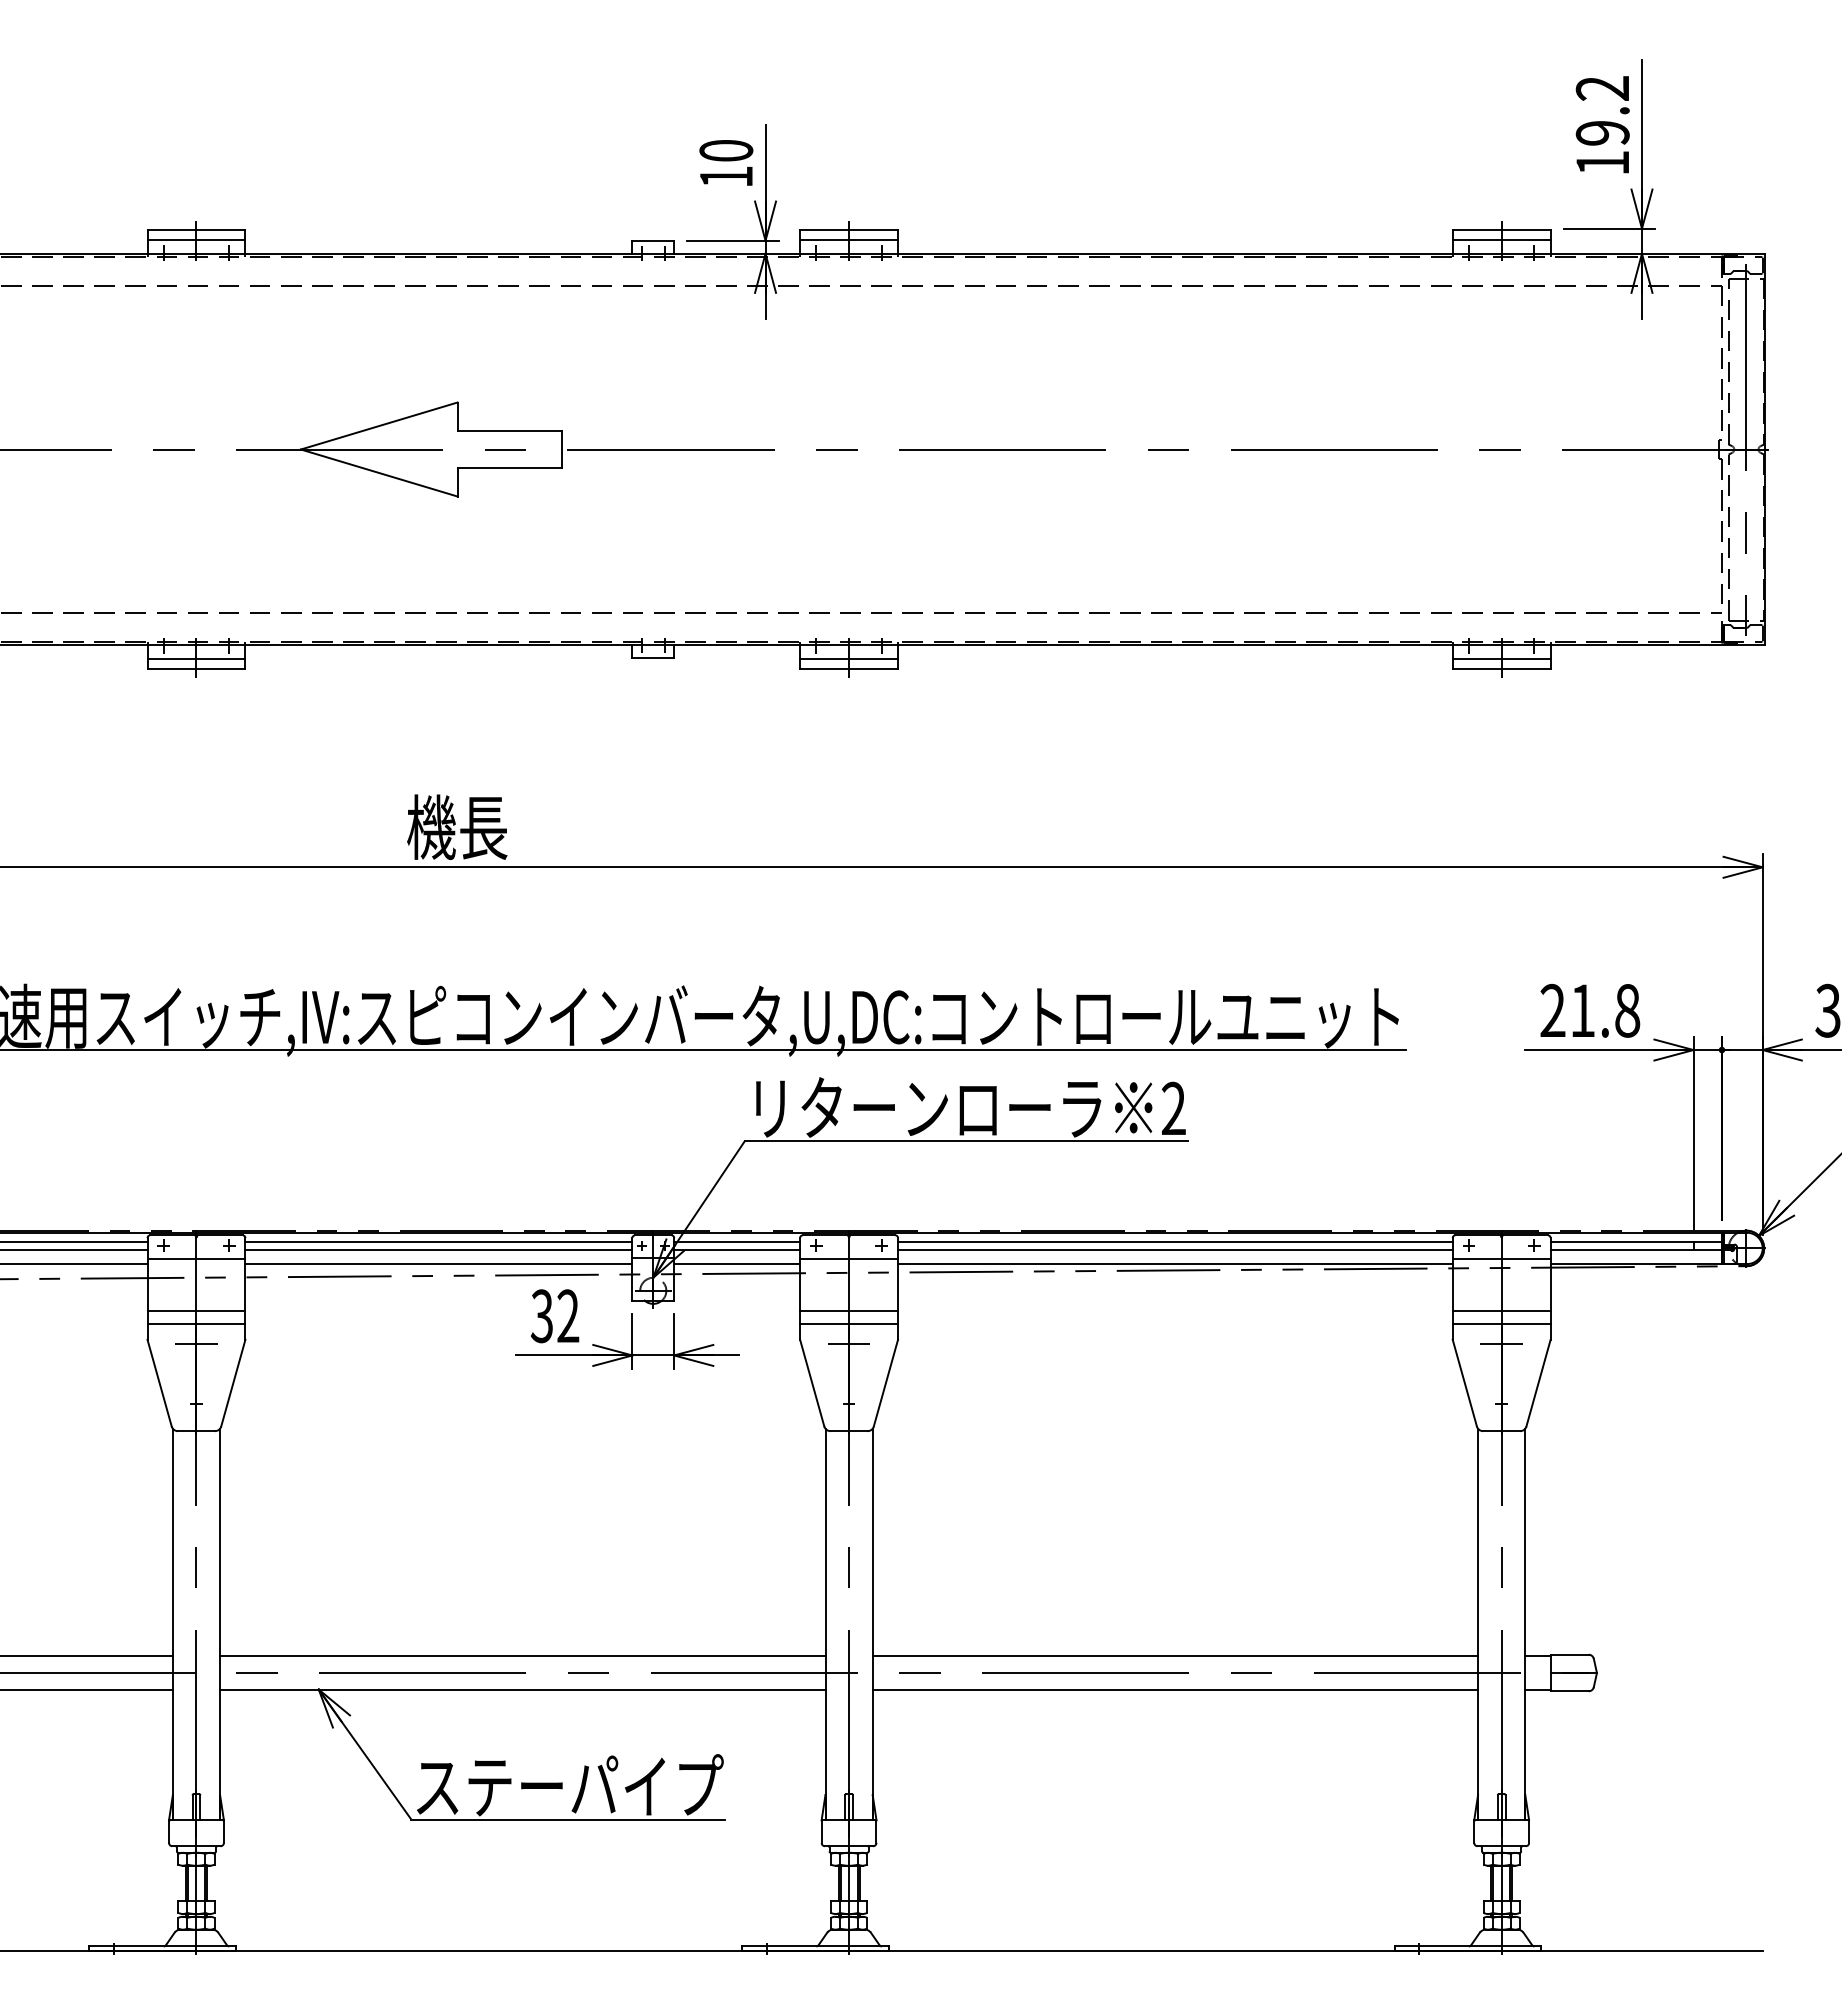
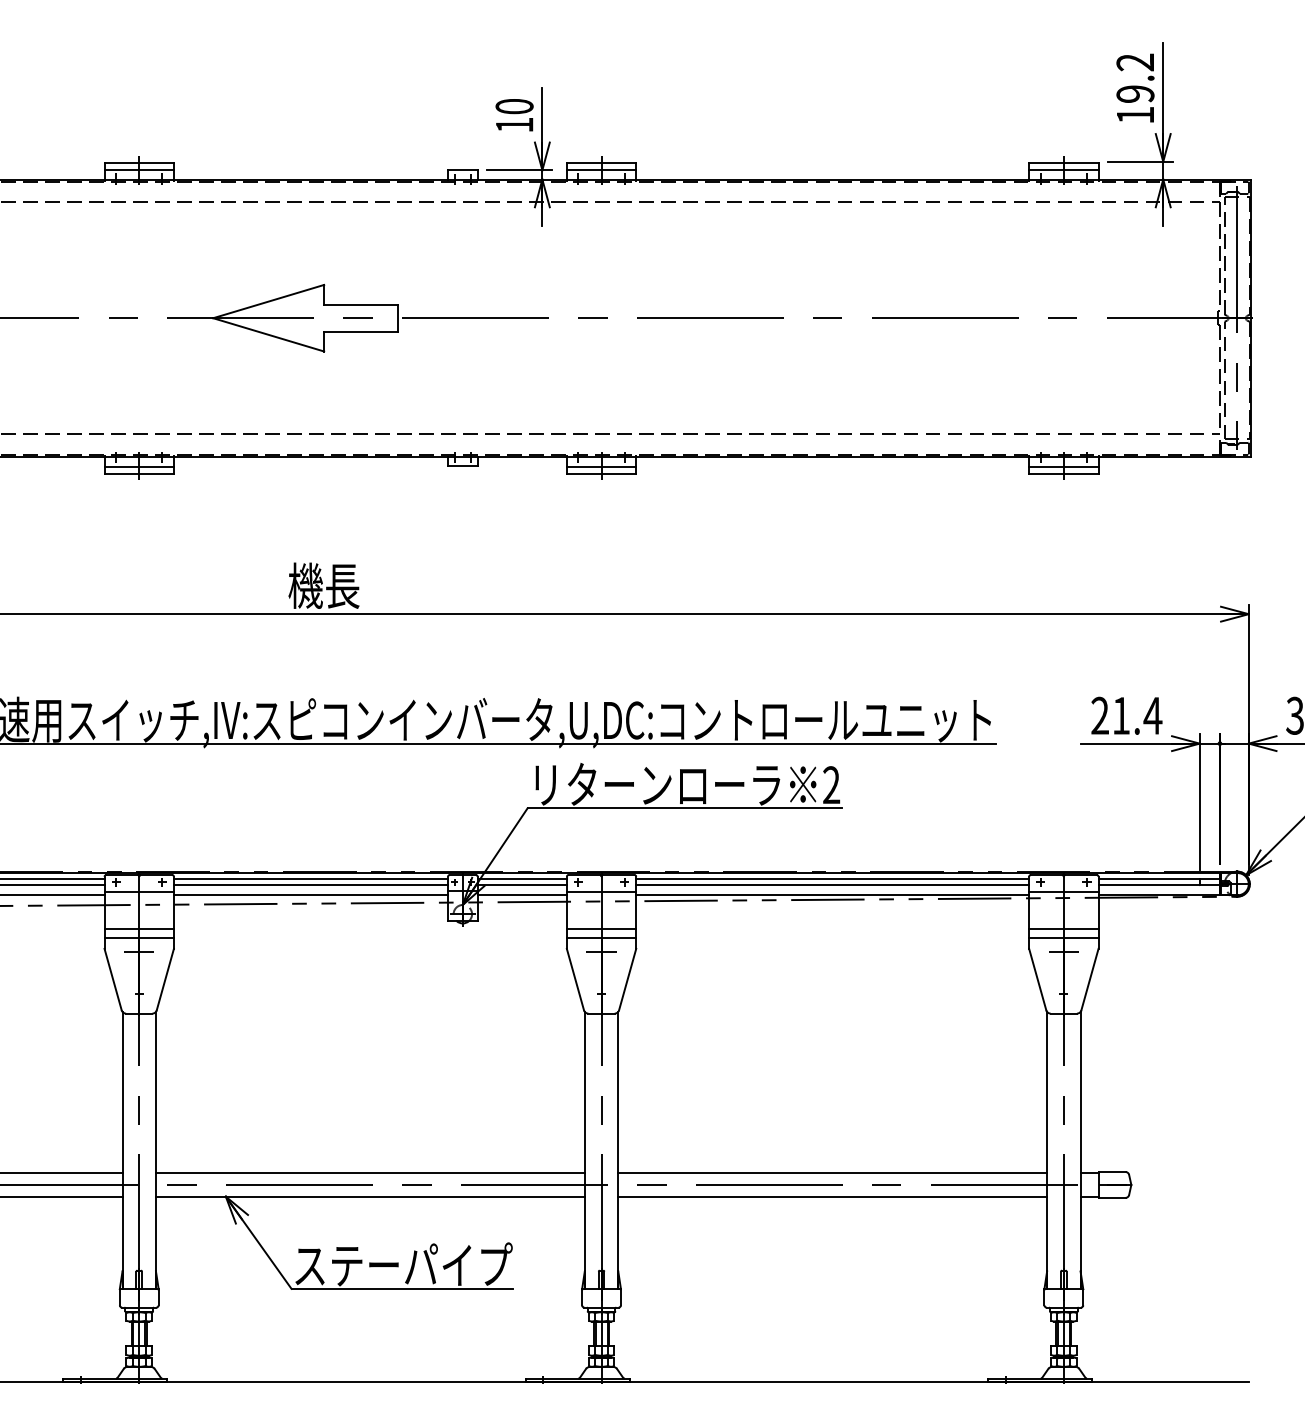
text: (1627, 1010) -> (1152, 715), 21.8 -> 21.4
part: (627, 1329) -> (444, 941), removed

